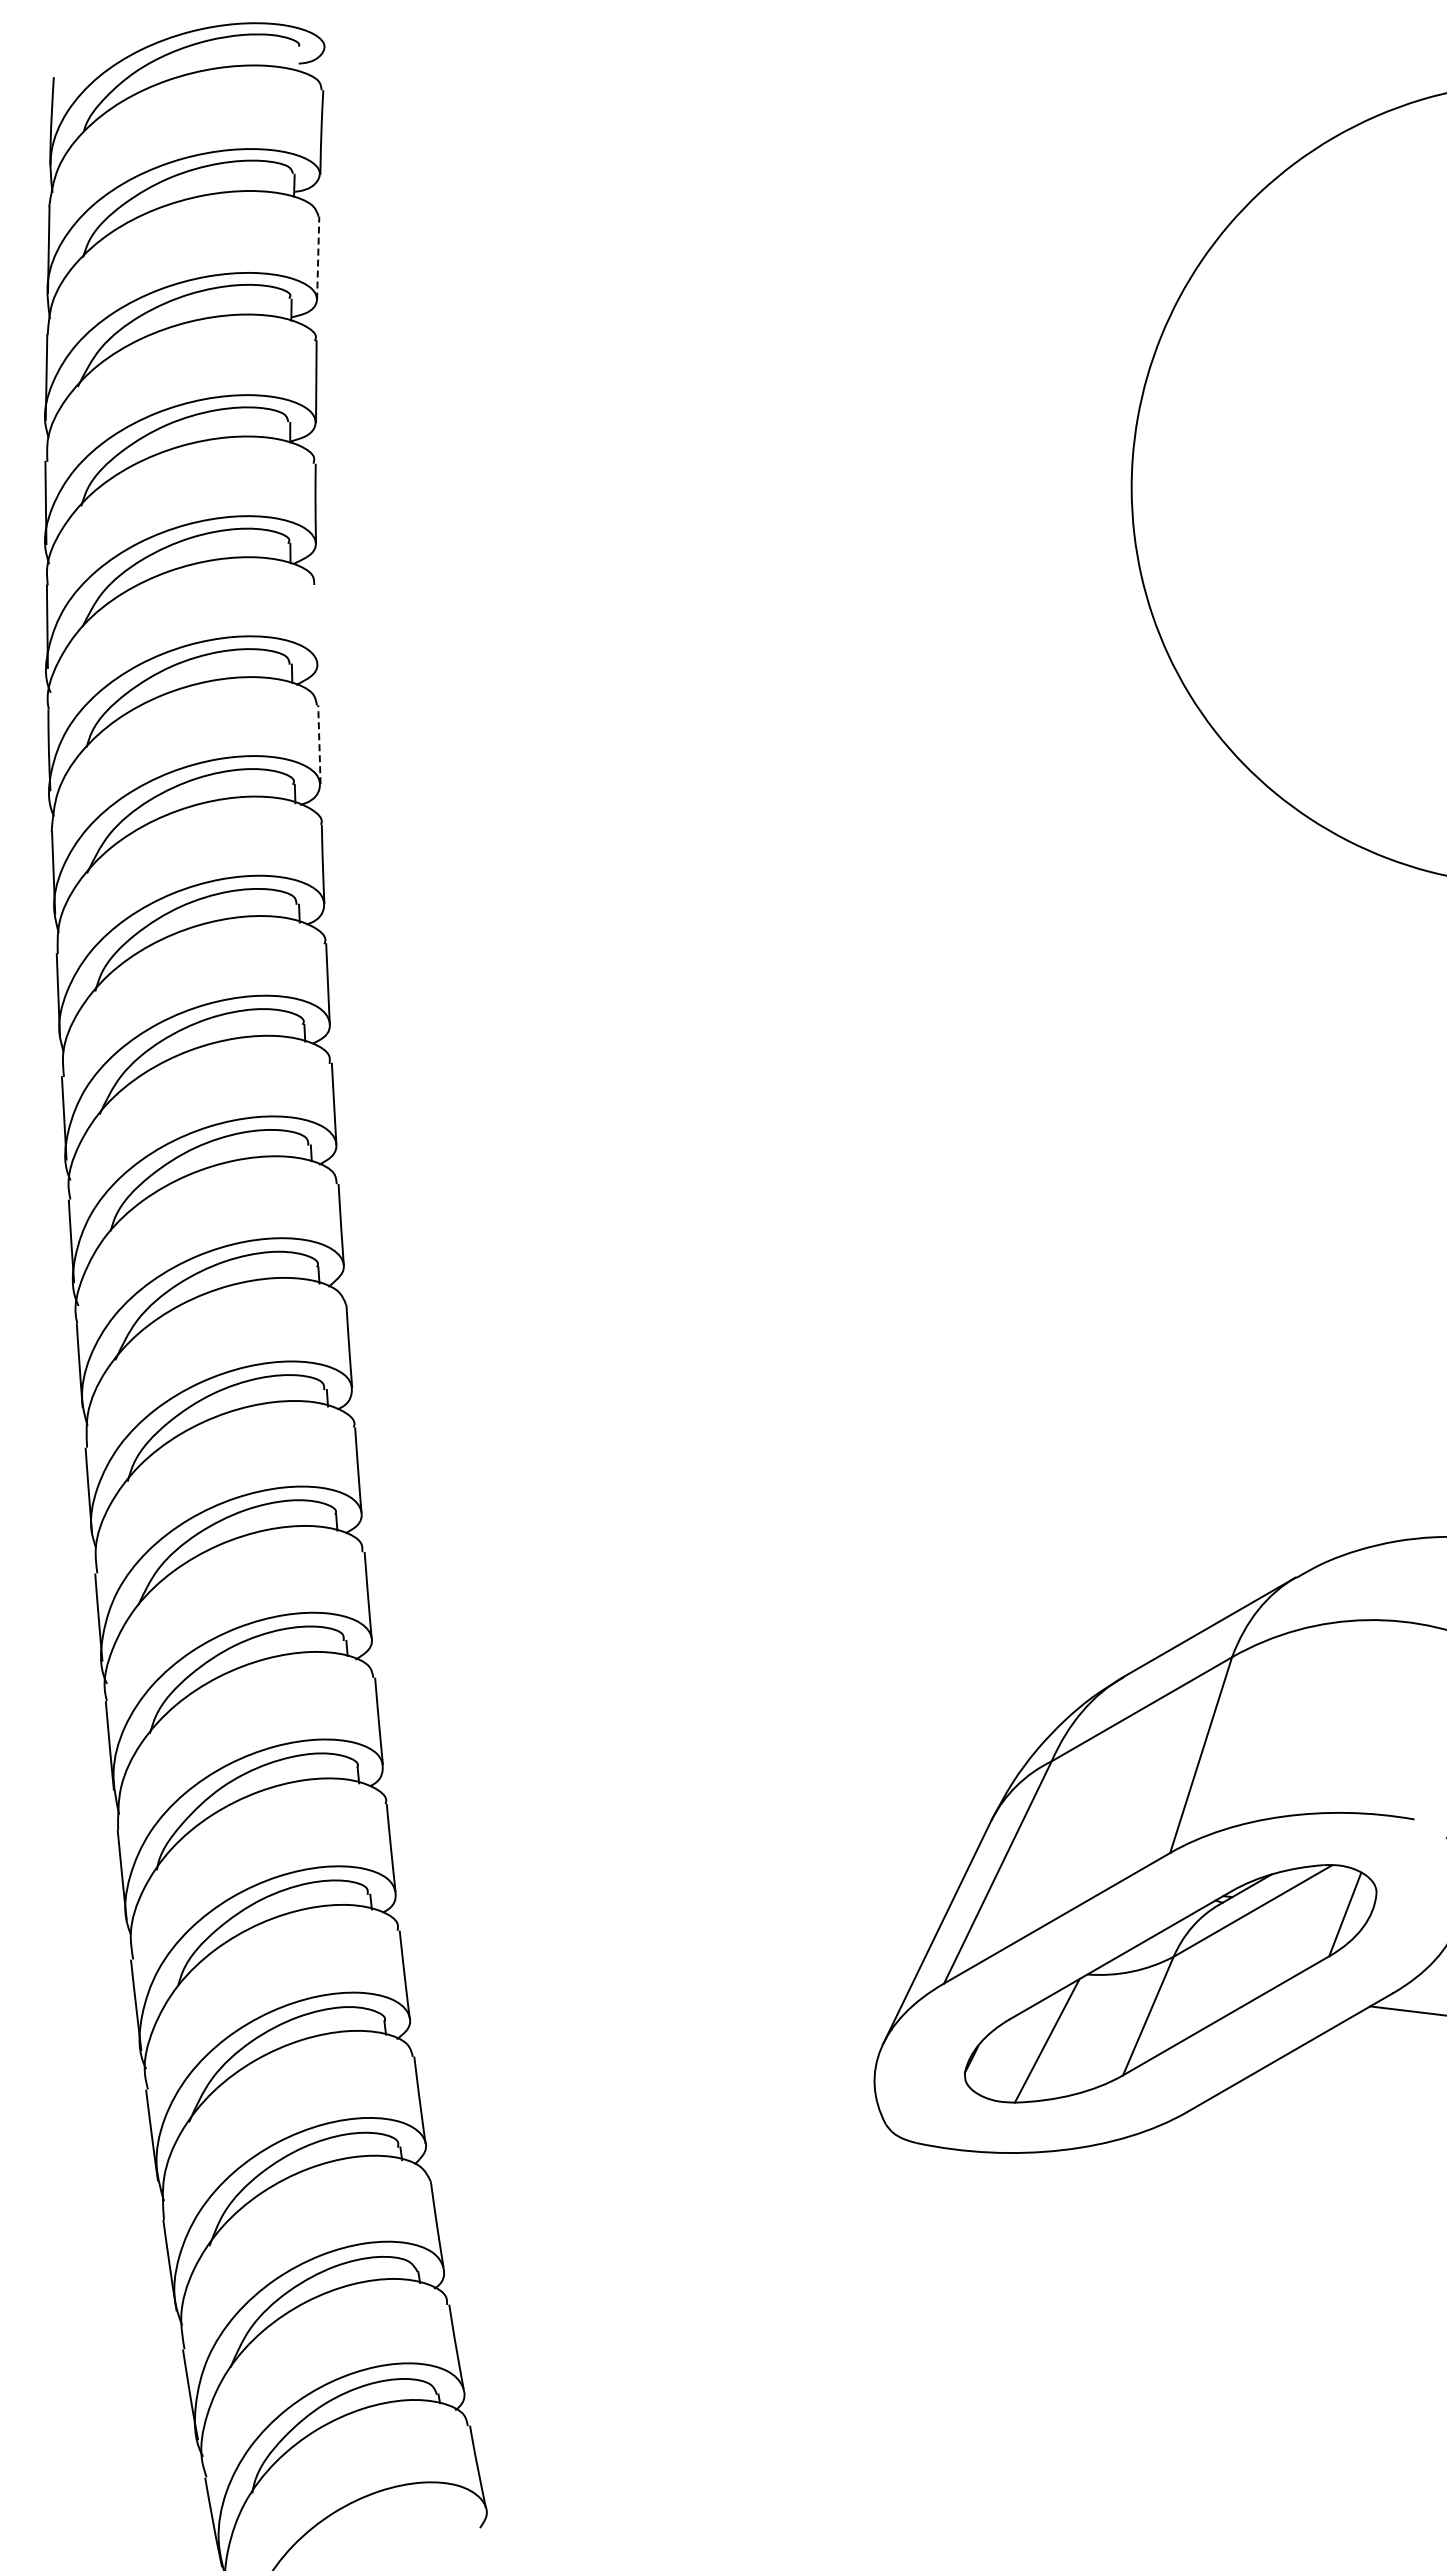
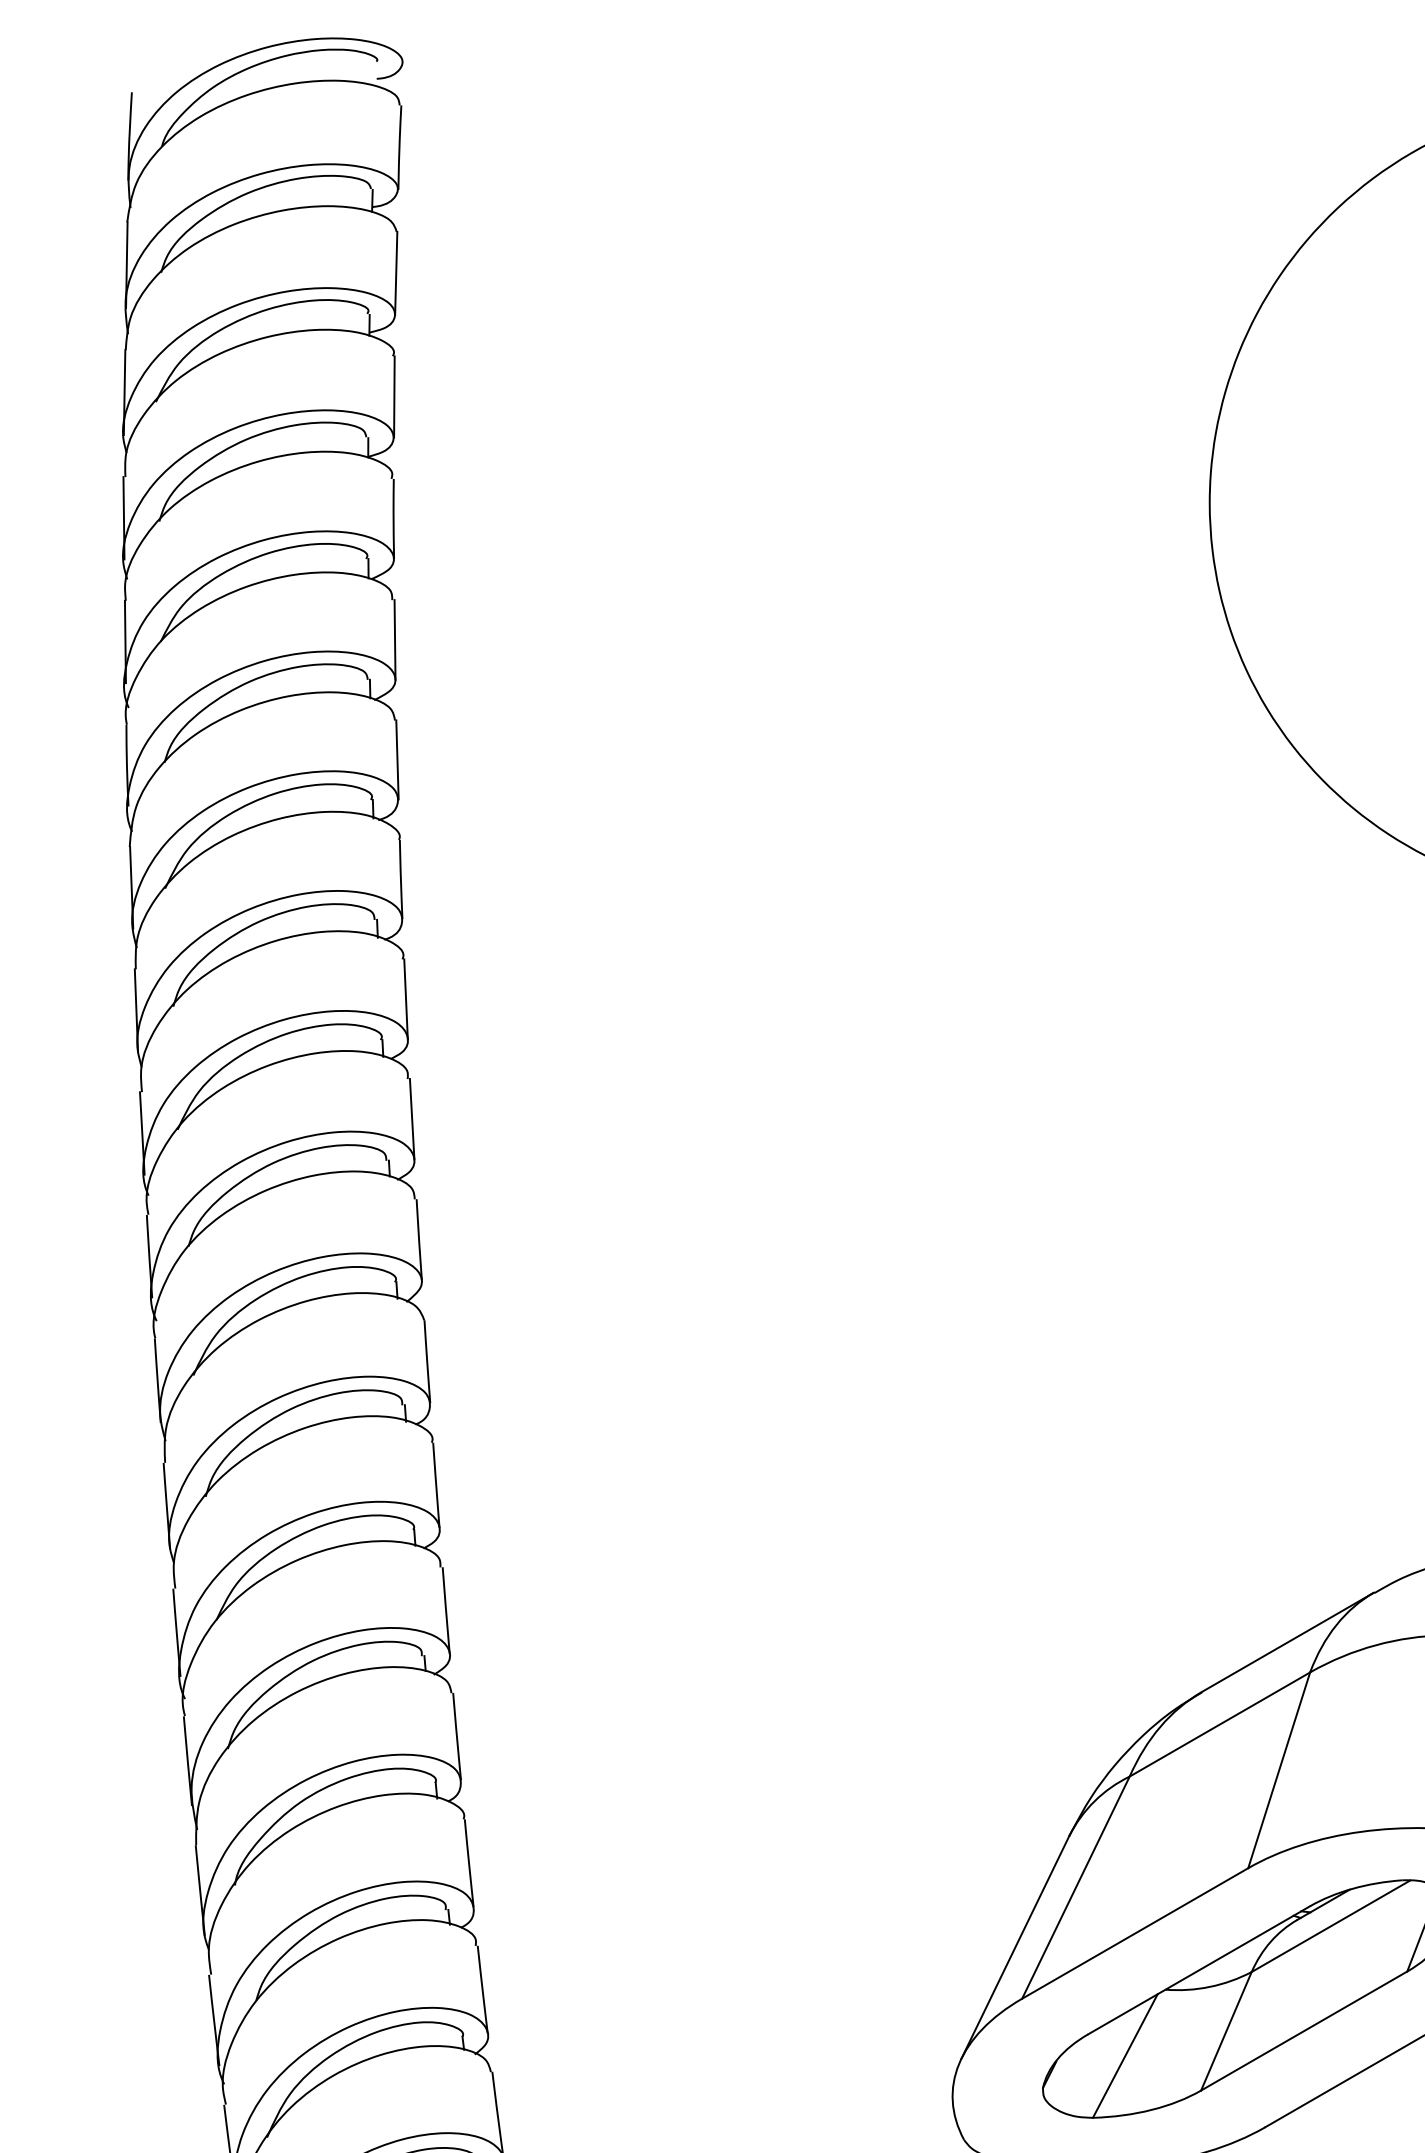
line: (318, 257) -> (396, 272), dashed -> solid
line: (316, 624) -> (394, 639), added
line: (319, 744) -> (397, 759), dashed -> solid

